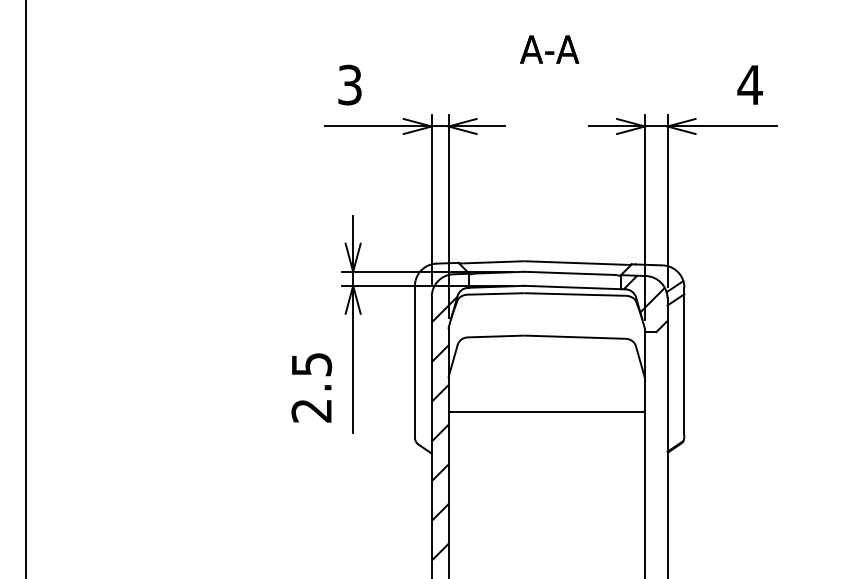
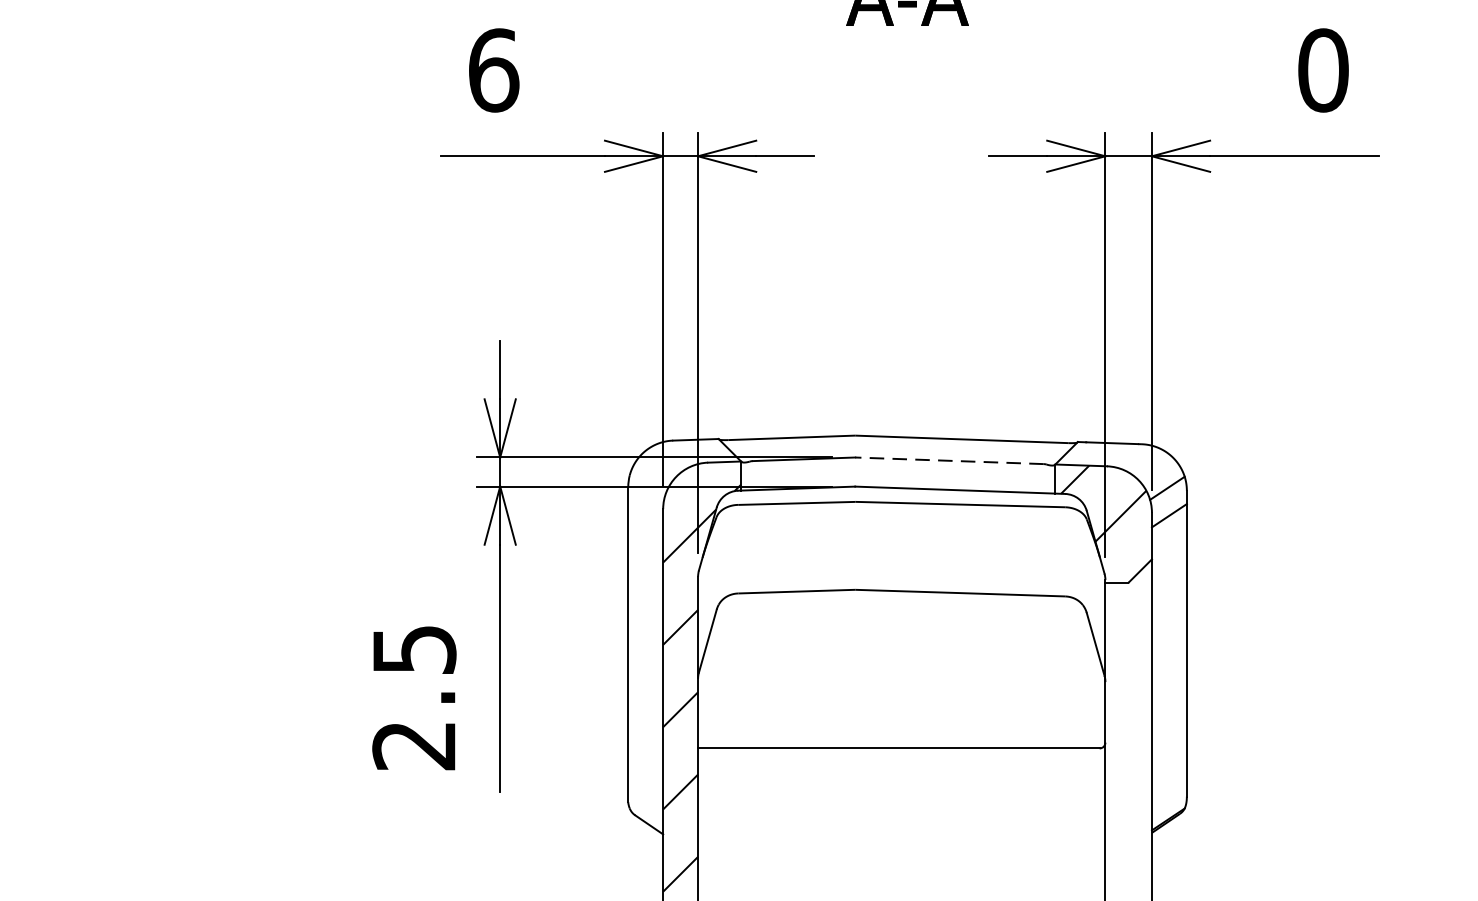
text: (350, 84) -> (494, 69), 3 -> 6
text: (749, 84) -> (1321, 69), 4 -> 0
line: (569, 273) -> (948, 461), solid -> dashed

